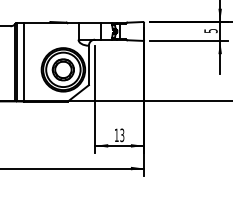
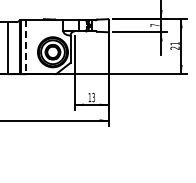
text: (210, 31) -> (154, 25), 5 -> 7
line: (23, 62) -> (25, 47), solid -> dashed

